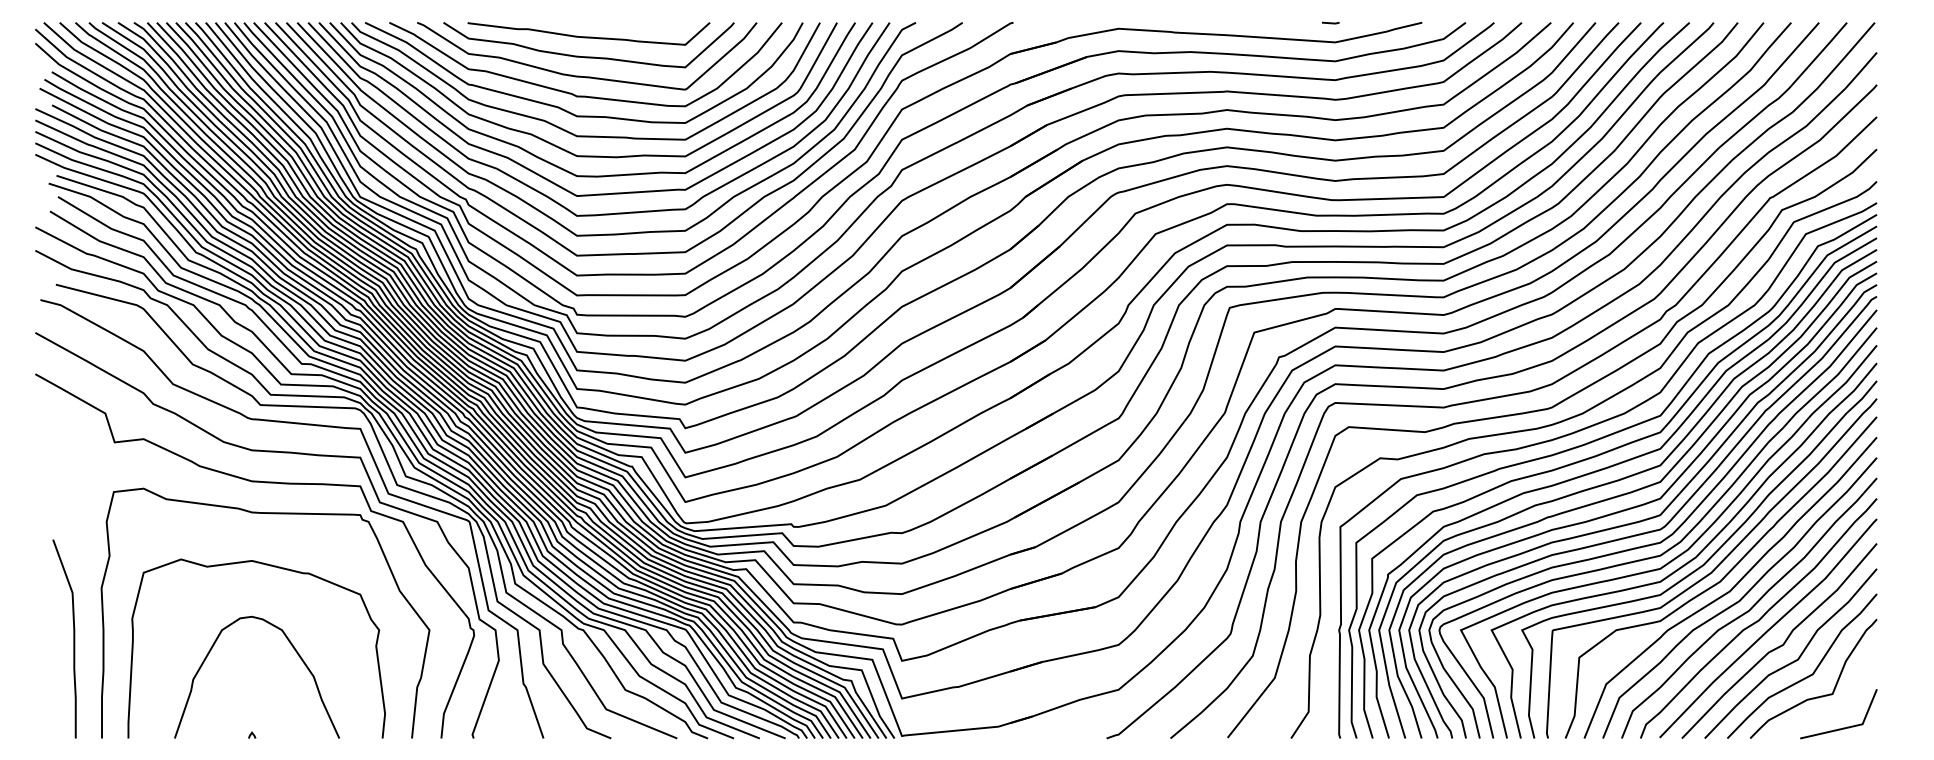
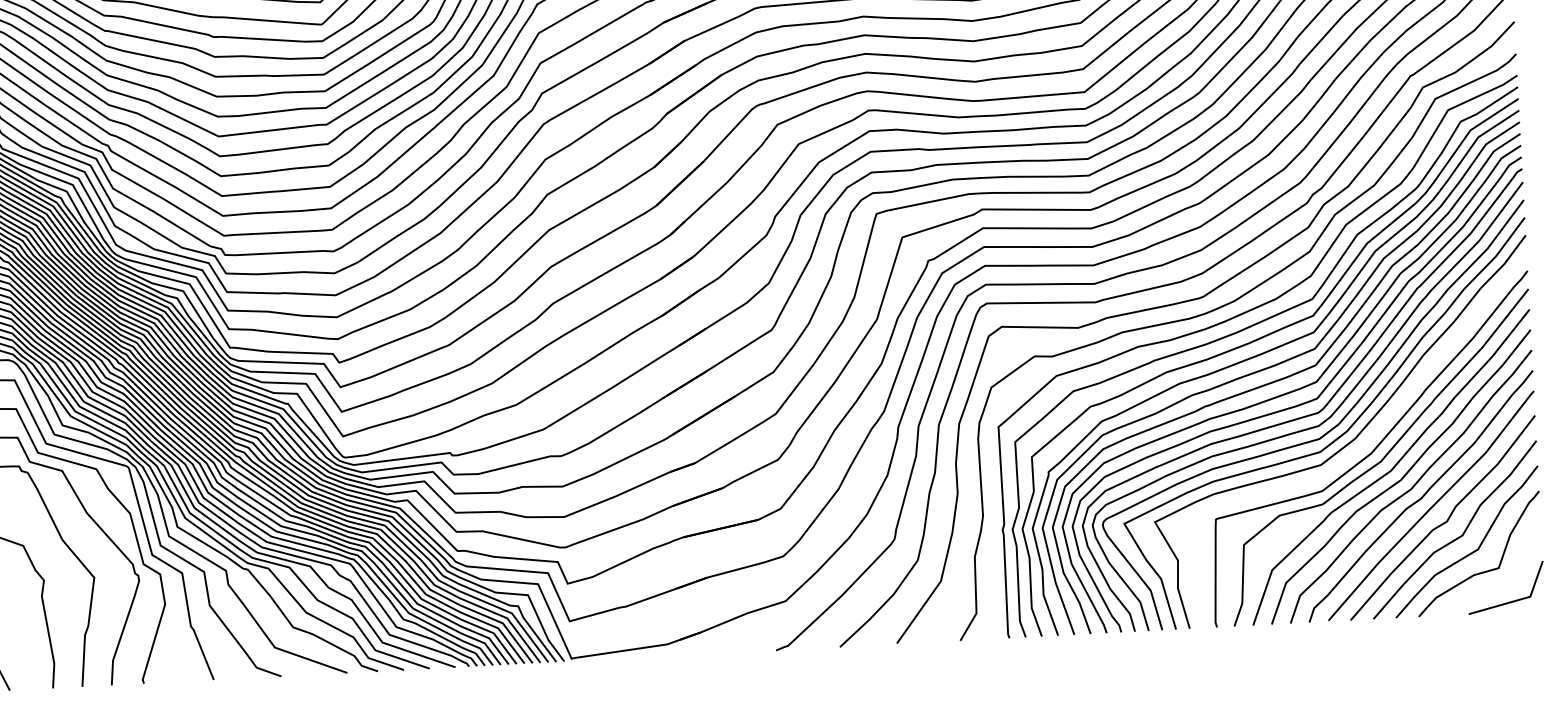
curve: (1703, 563) -> (1363, 444), removed

